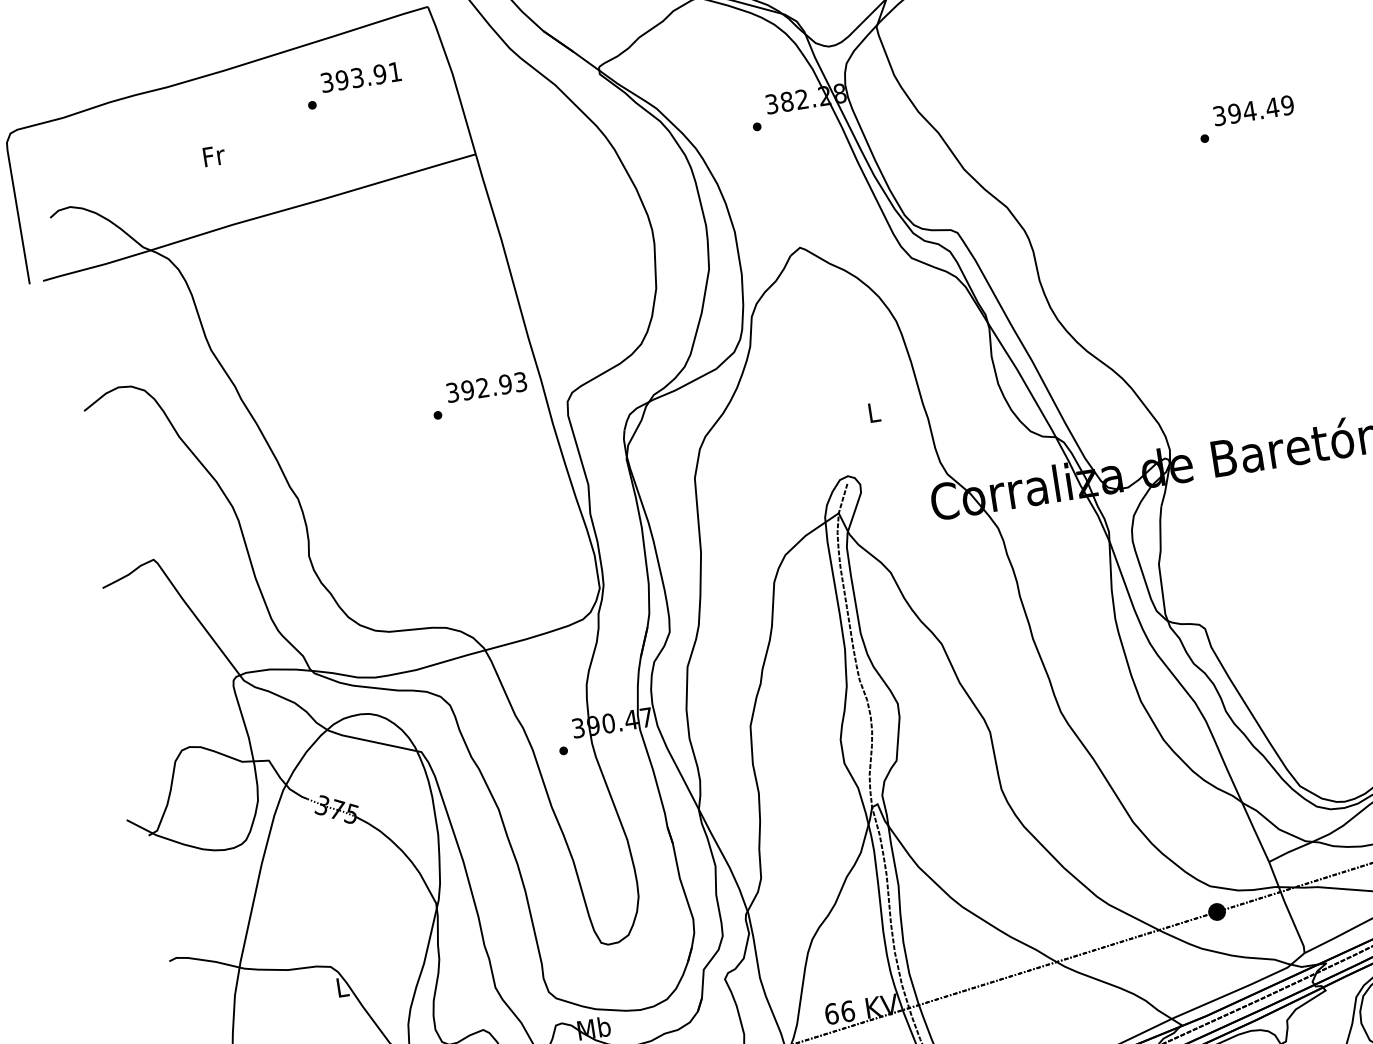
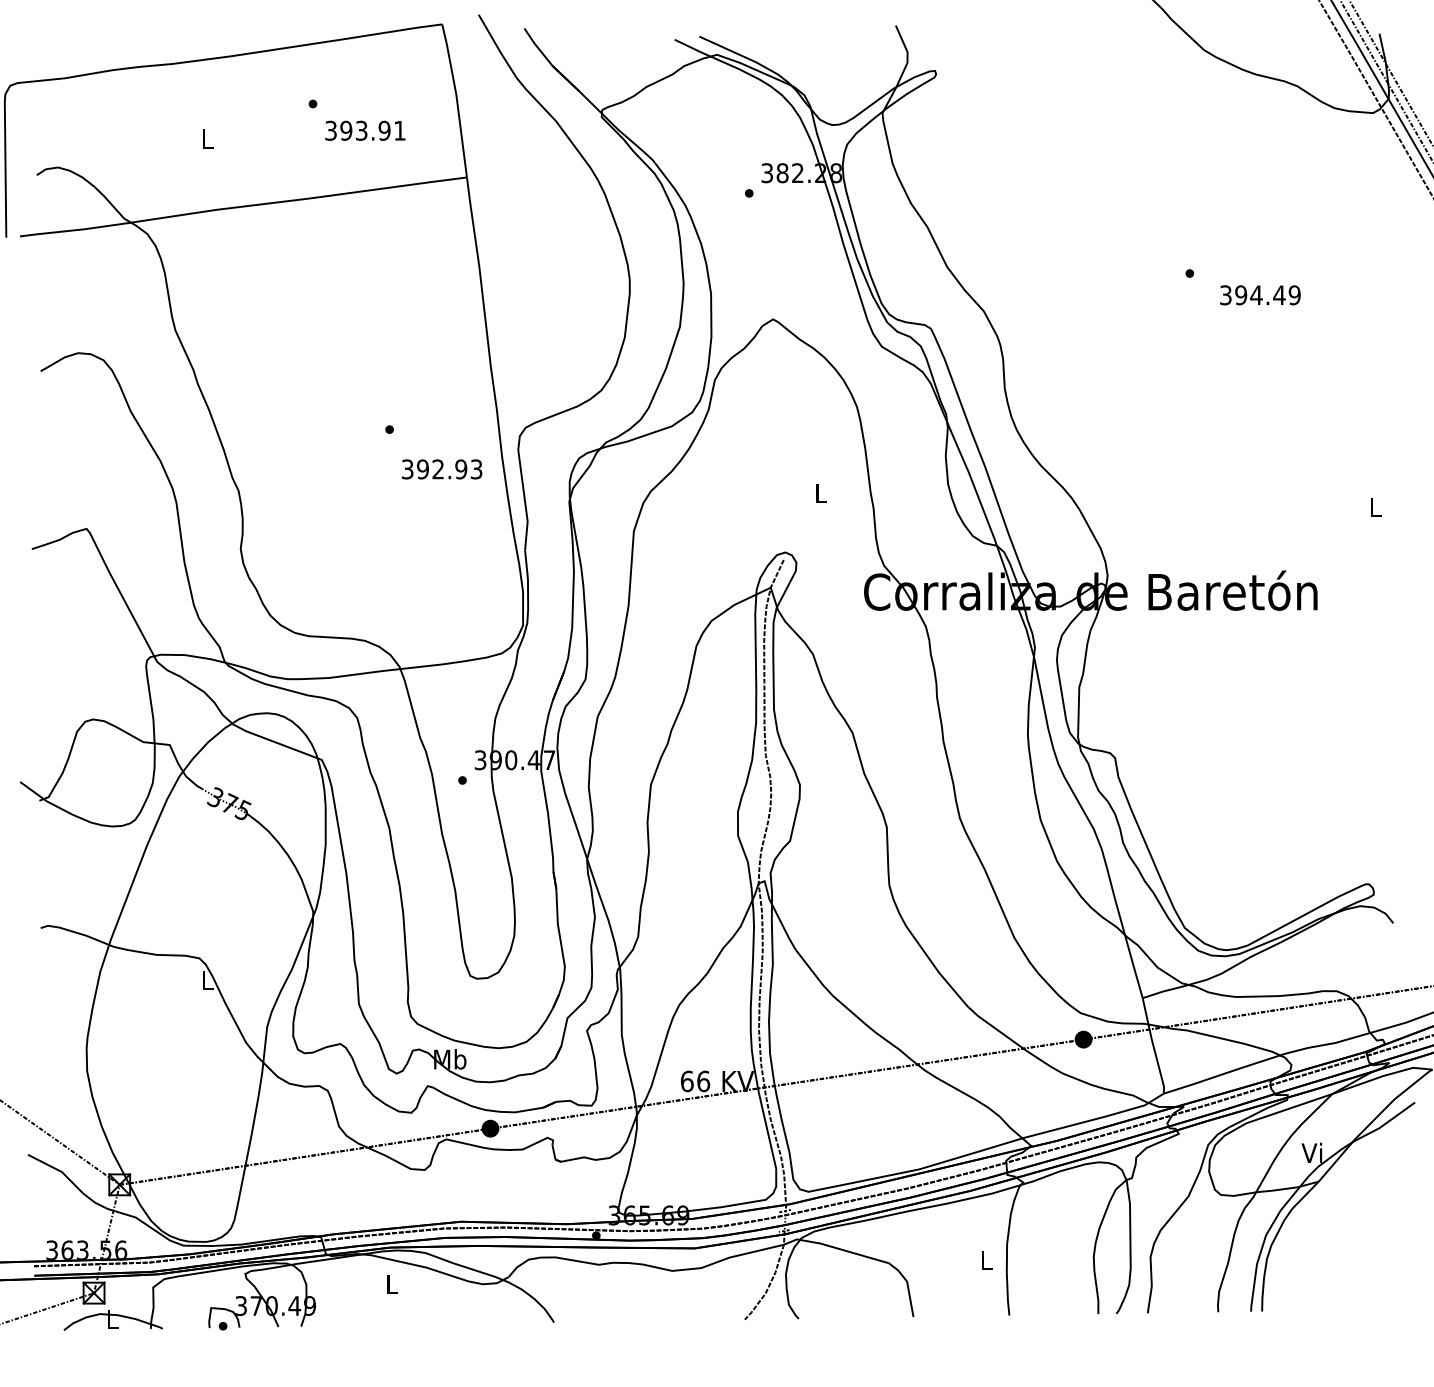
text: (361, 76) -> (365, 130), moved
text: (1253, 110) -> (1260, 295), moved
text: (214, 155) -> (208, 138), Fr -> L
text: (487, 387) -> (442, 469), moved

